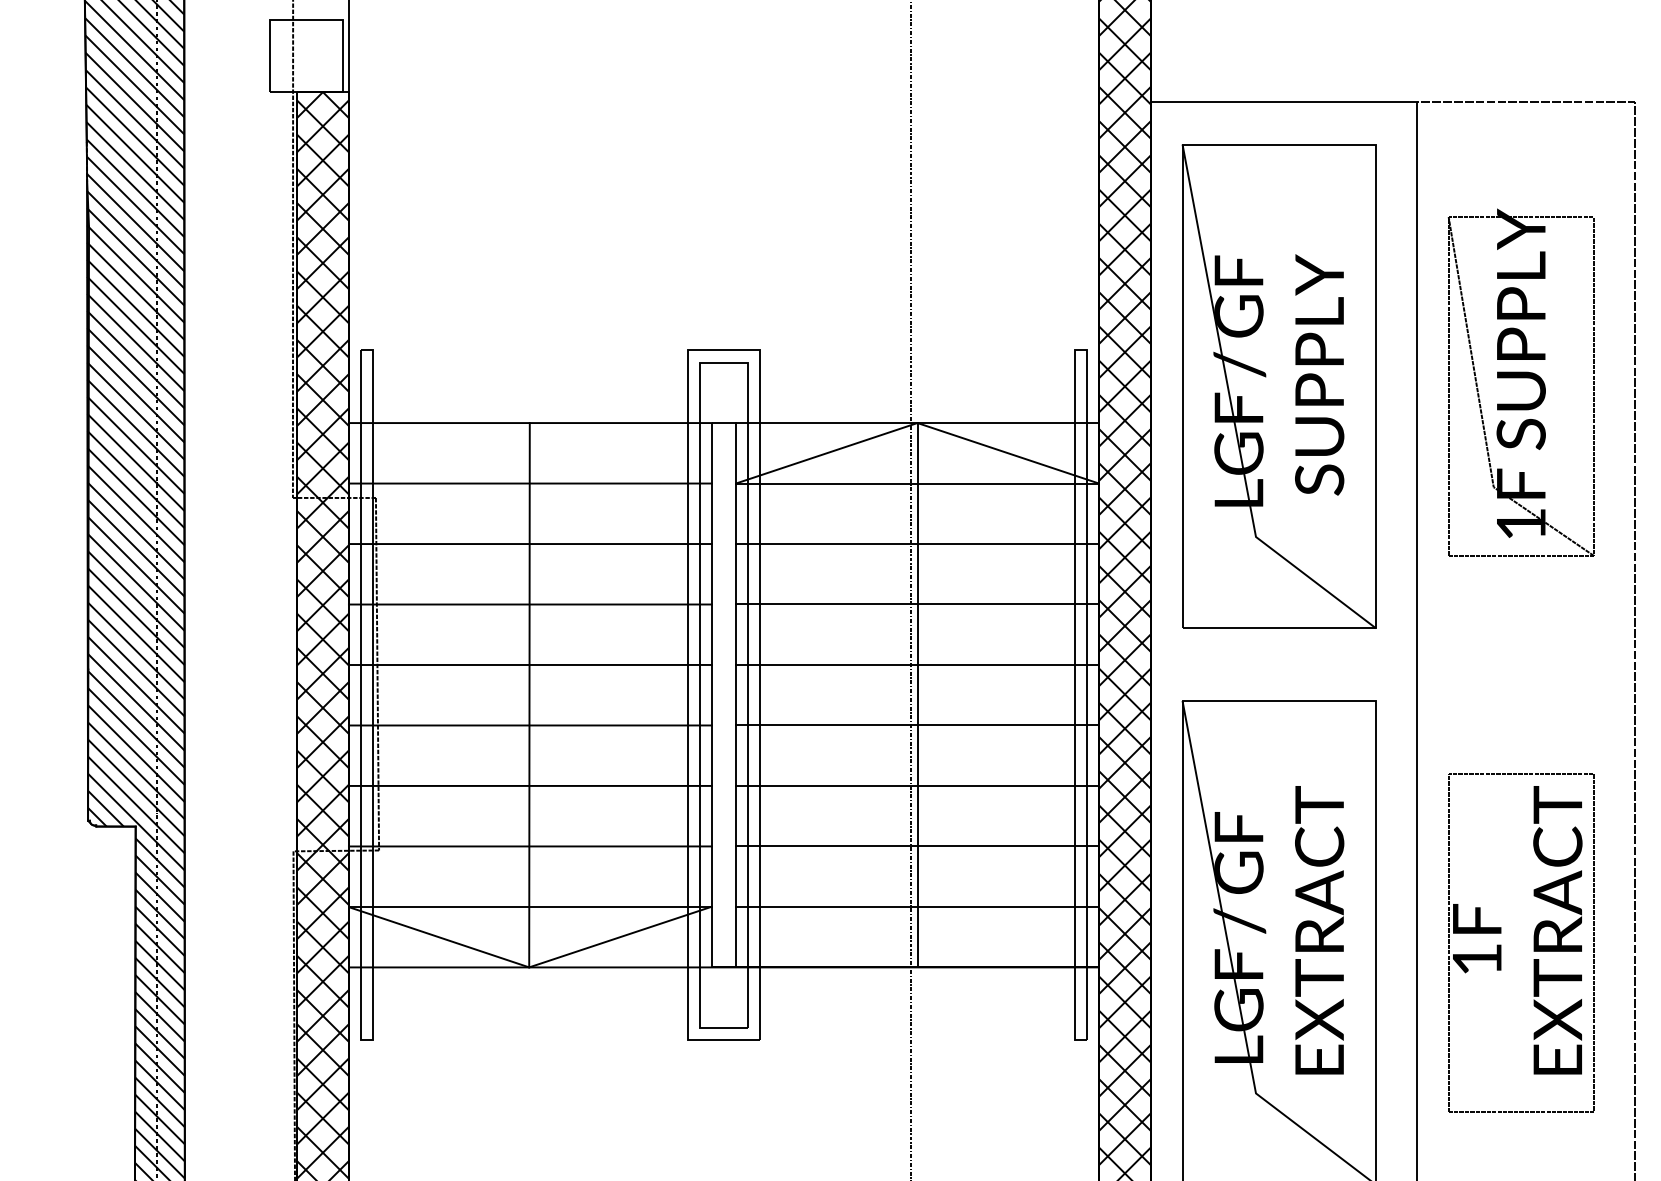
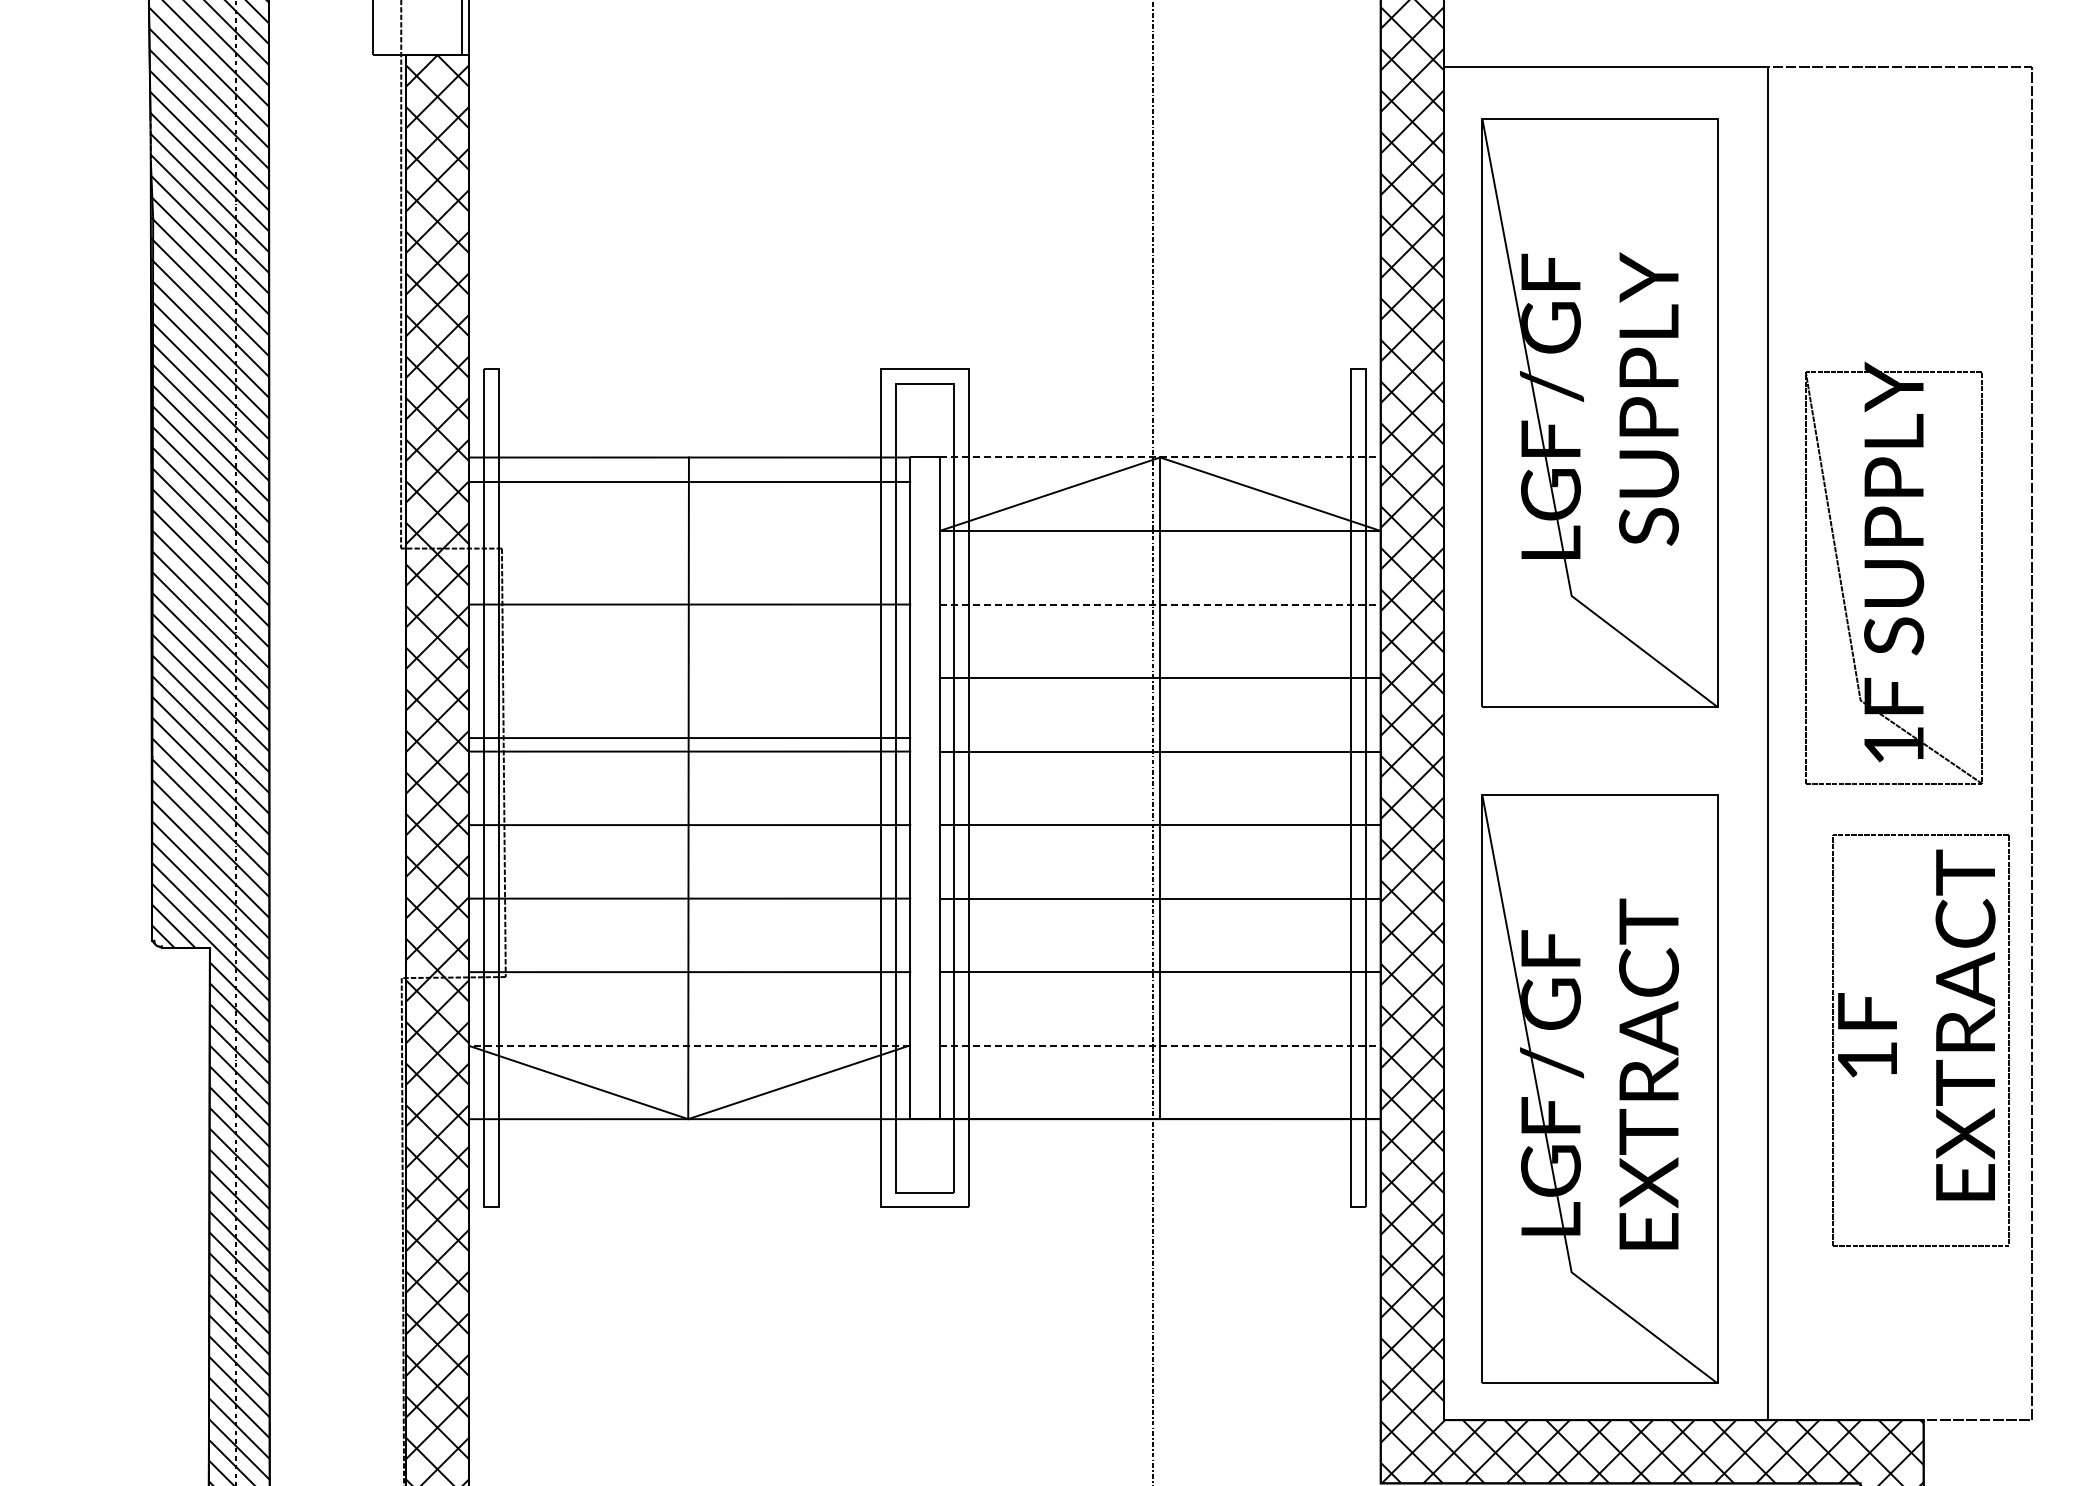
part: (1520, 381) -> (1893, 572), moved
line: (917, 423) -> (1160, 457), solid -> dashed
line: (530, 483) -> (689, 482), moved
line: (917, 543) -> (1160, 604), solid -> dashed
line: (530, 604) -> (689, 738), moved
line: (530, 906) -> (689, 1045), solid -> dashed
line: (917, 906) -> (1160, 1045), solid -> dashed
part: (1533, 943) -> (1936, 1040), moved

